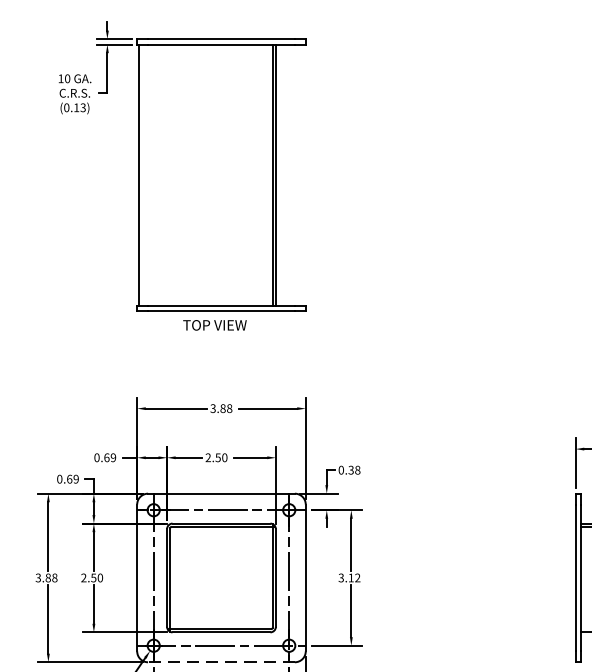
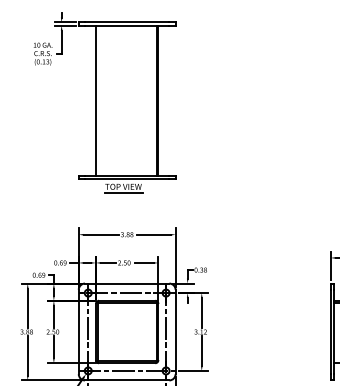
line: (138, 174) -> (95, 100), moved
line: (215, 335) -> (123, 192), added
line: (220, 662) -> (126, 380), dashed -> solid

